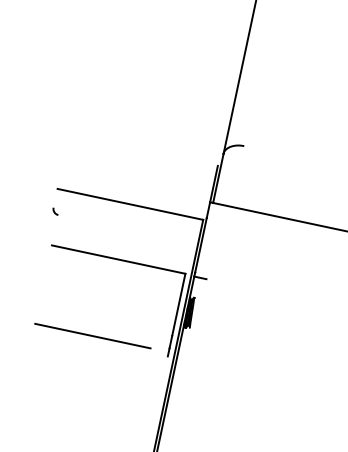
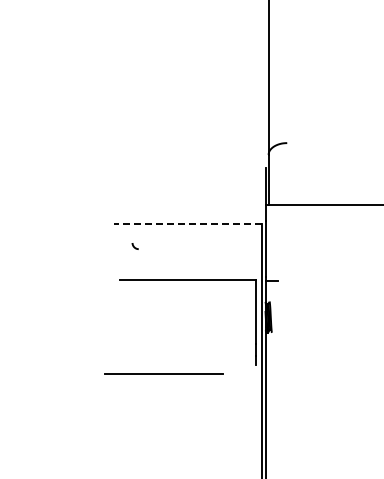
line: (129, 204) -> (187, 223), solid -> dashed
curve: (54, 211) -> (134, 246), moved
line: (92, 335) -> (163, 373), moved

